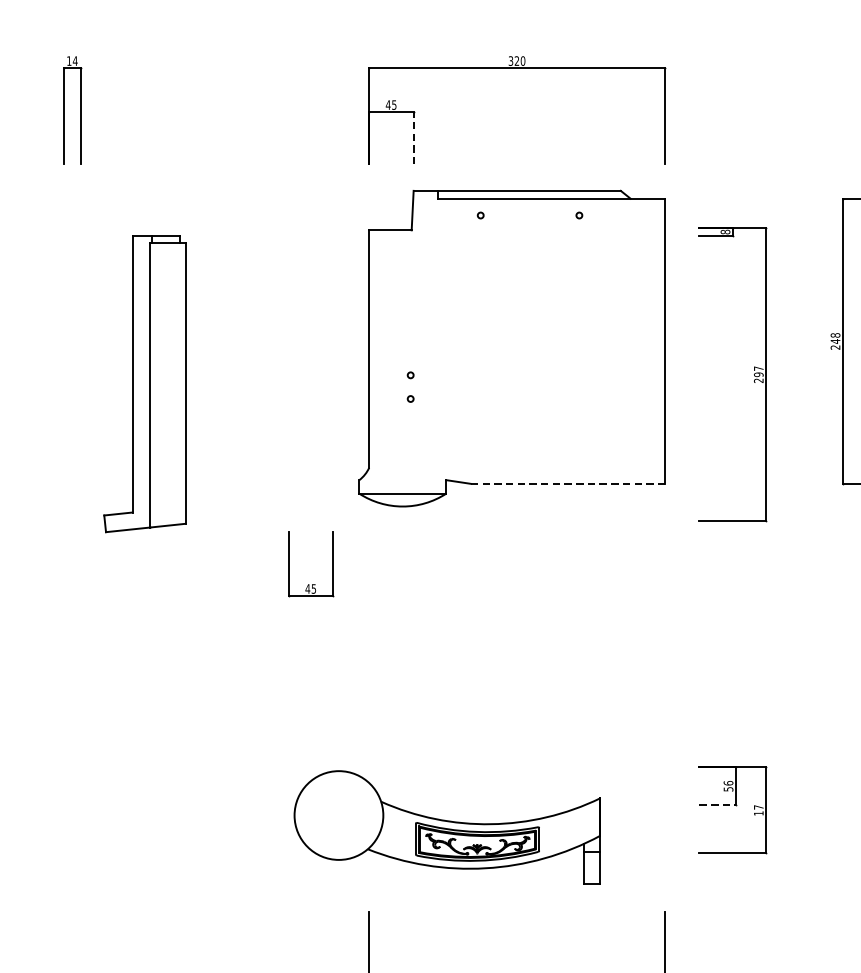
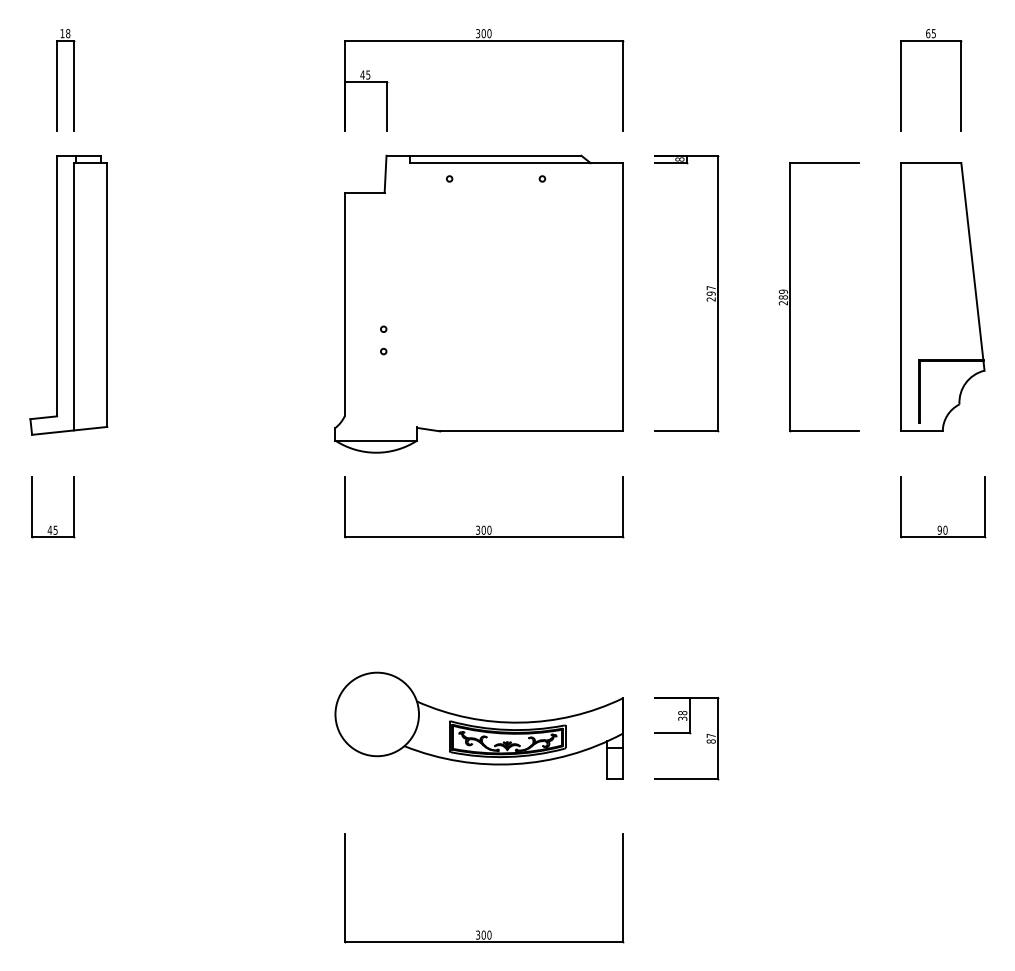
text: (74, 60) -> (67, 33), 14 -> 18
text: (516, 60) -> (483, 33), 320 -> 300
line: (413, 137) -> (386, 105), dashed -> solid
text: (834, 338) -> (782, 294), 248 -> 289
part: (753, 374) -> (706, 293), moved
part: (144, 384) -> (68, 295), moved
line: (568, 483) -> (532, 431), dashed -> solid
part: (312, 583) -> (54, 525), moved
part: (517, 583) -> (484, 525), added
text: (728, 785) -> (682, 715), 56 -> 38
line: (717, 804) -> (672, 733), dashed -> solid
text: (758, 813) -> (710, 741), 17 -> 87
part: (446, 827) -> (478, 725), moved

